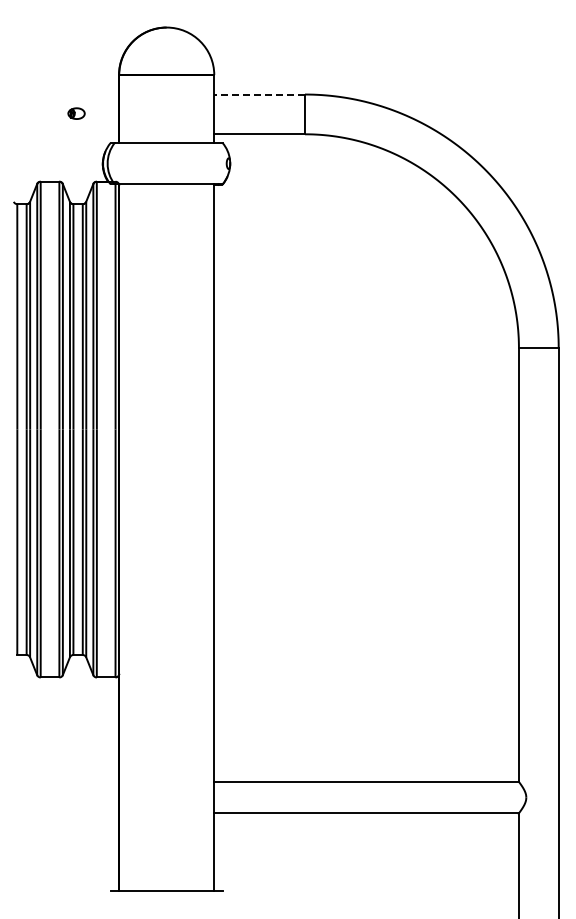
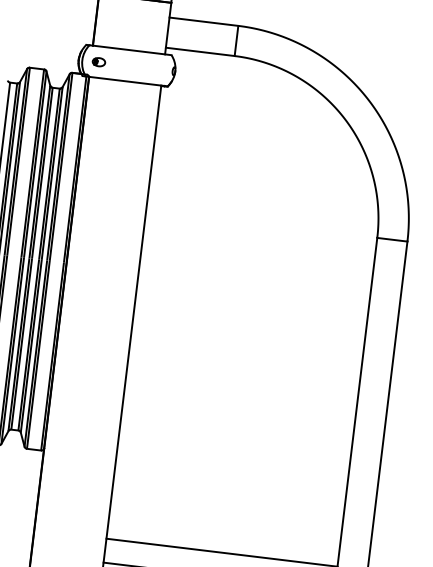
line: (259, 94) -> (203, 21), dashed -> solid
part: (76, 113) -> (98, 62), moved

